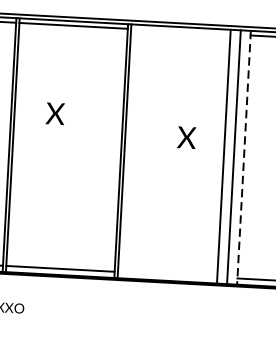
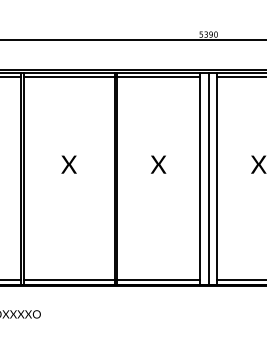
line: (180, 31) -> (158, 76), added
text: (54, 113) -> (68, 164), moved
text: (186, 137) -> (158, 164), moved
line: (244, 157) -> (217, 178), dashed -> solid
line: (167, 274) -> (158, 279), added

